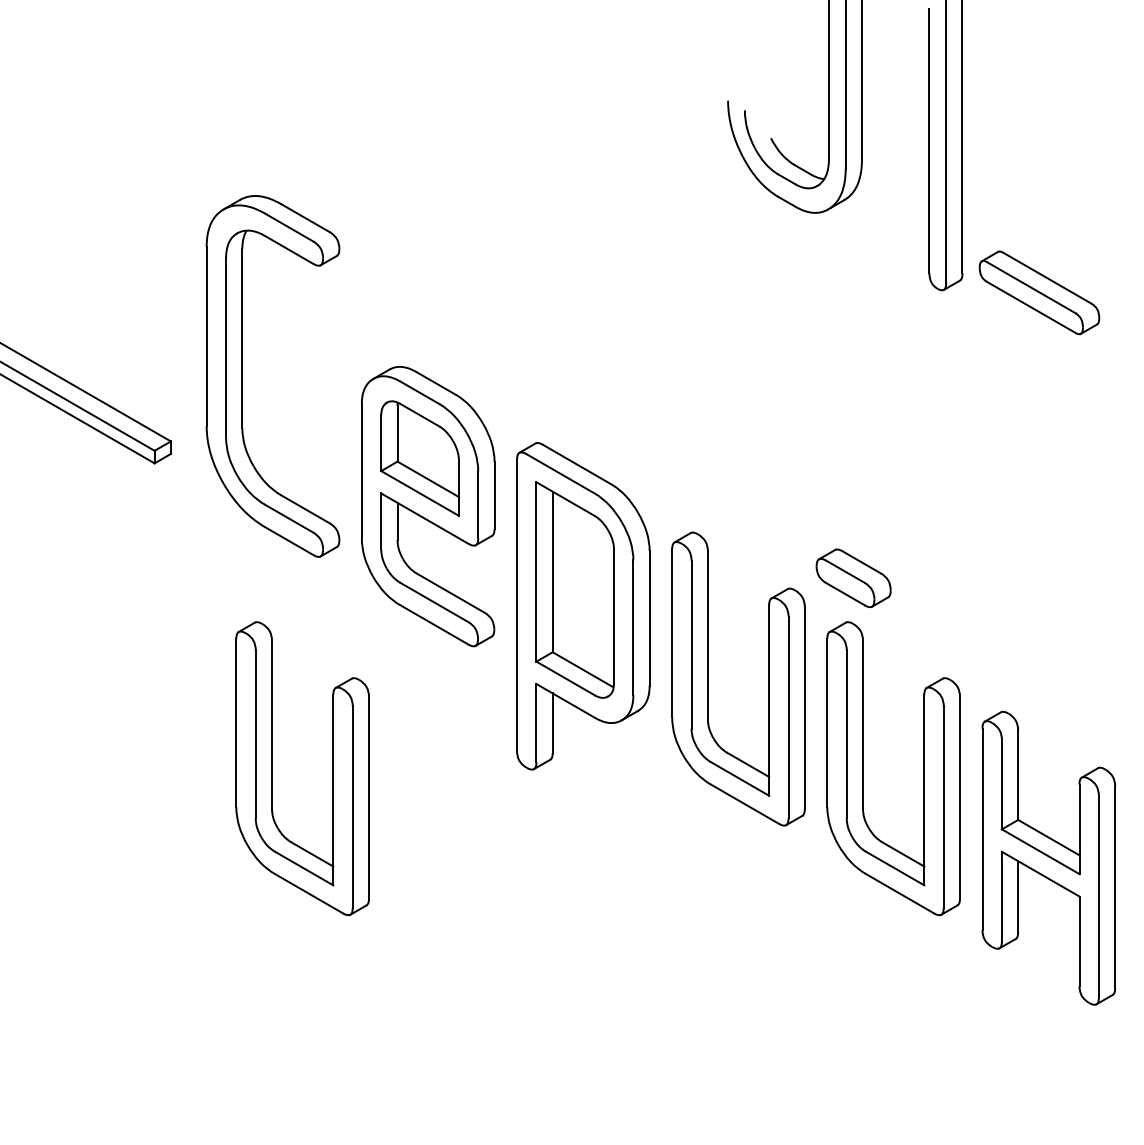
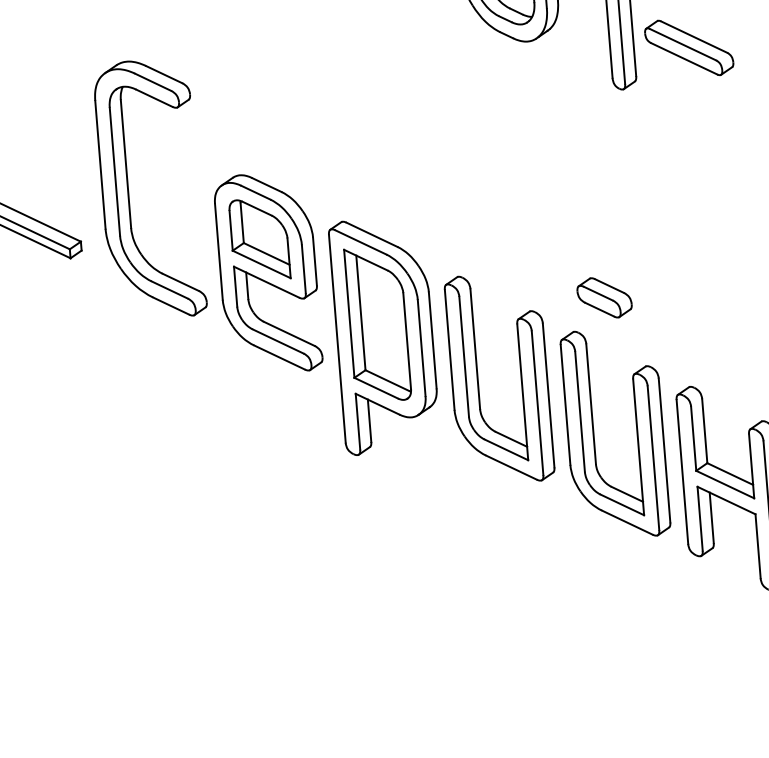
part: (1039, 292) -> (689, 47), moved
part: (853, 578) -> (604, 298), moved
part: (272, 768) -> (172, 469), removed

